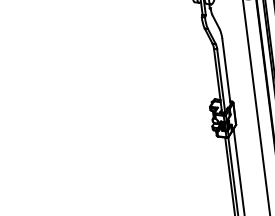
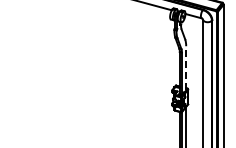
line: (226, 70) -> (186, 67), solid -> dashed

